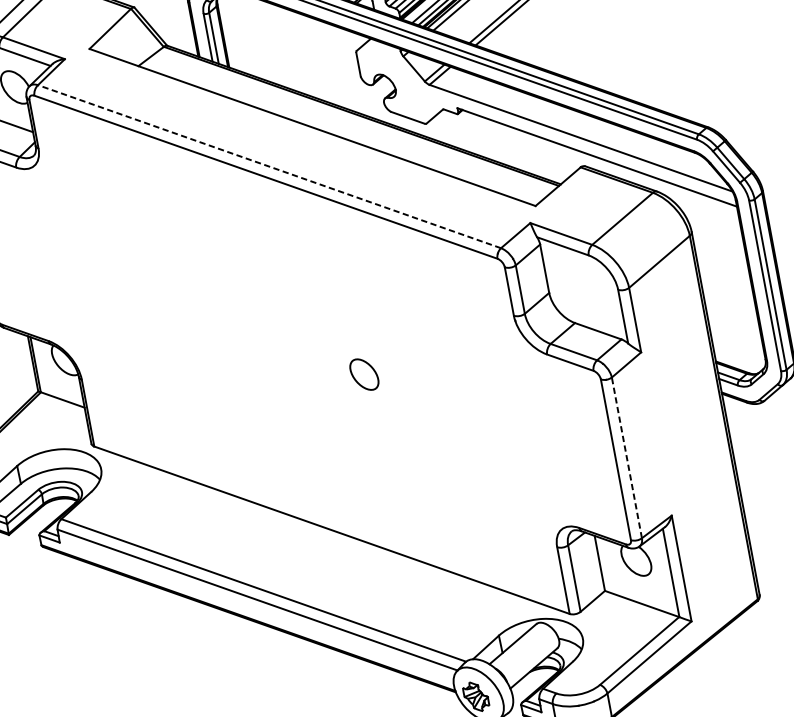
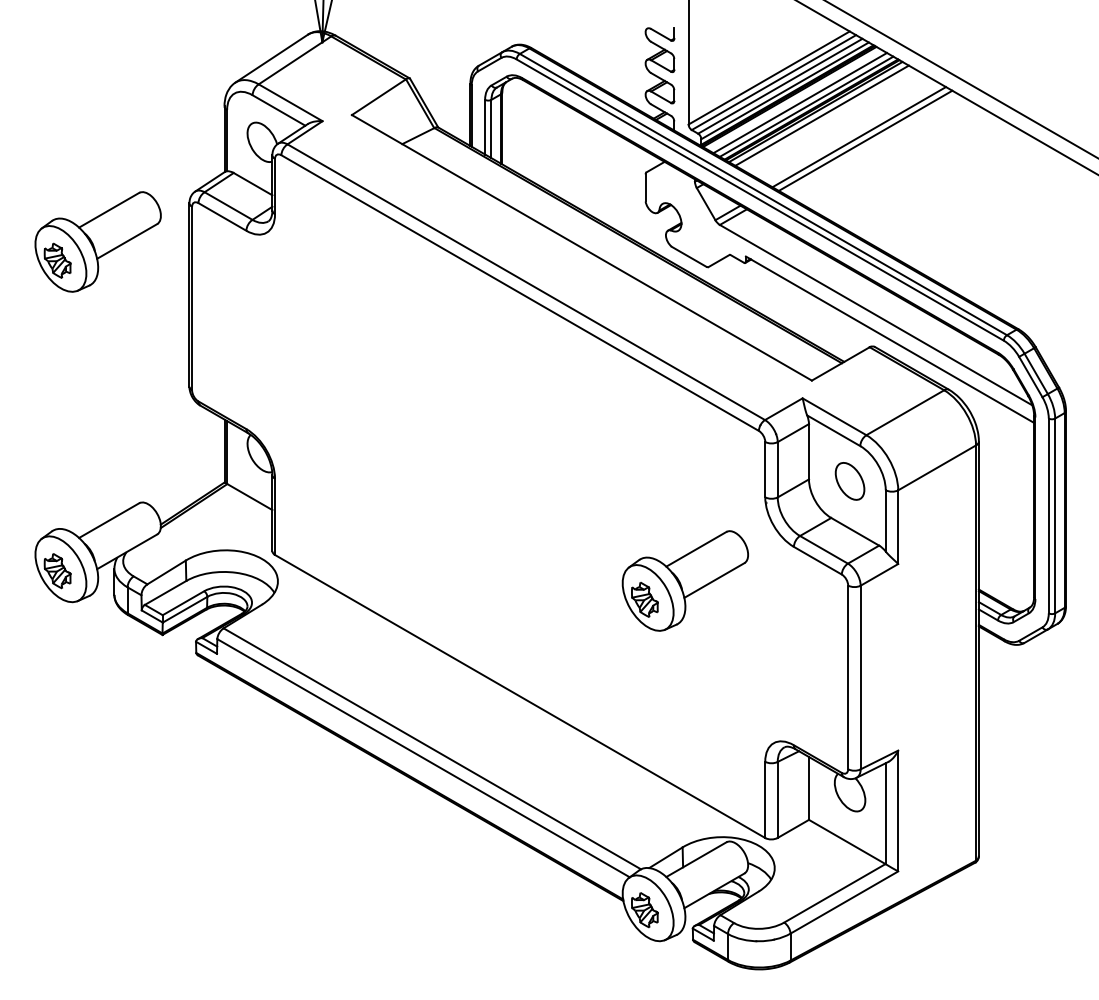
line: (269, 166) -> (526, 282), dashed -> solid
part: (363, 374) -> (849, 481), moved
part: (456, 401) -> (684, 580), added
line: (626, 457) -> (860, 677), dashed -> solid

